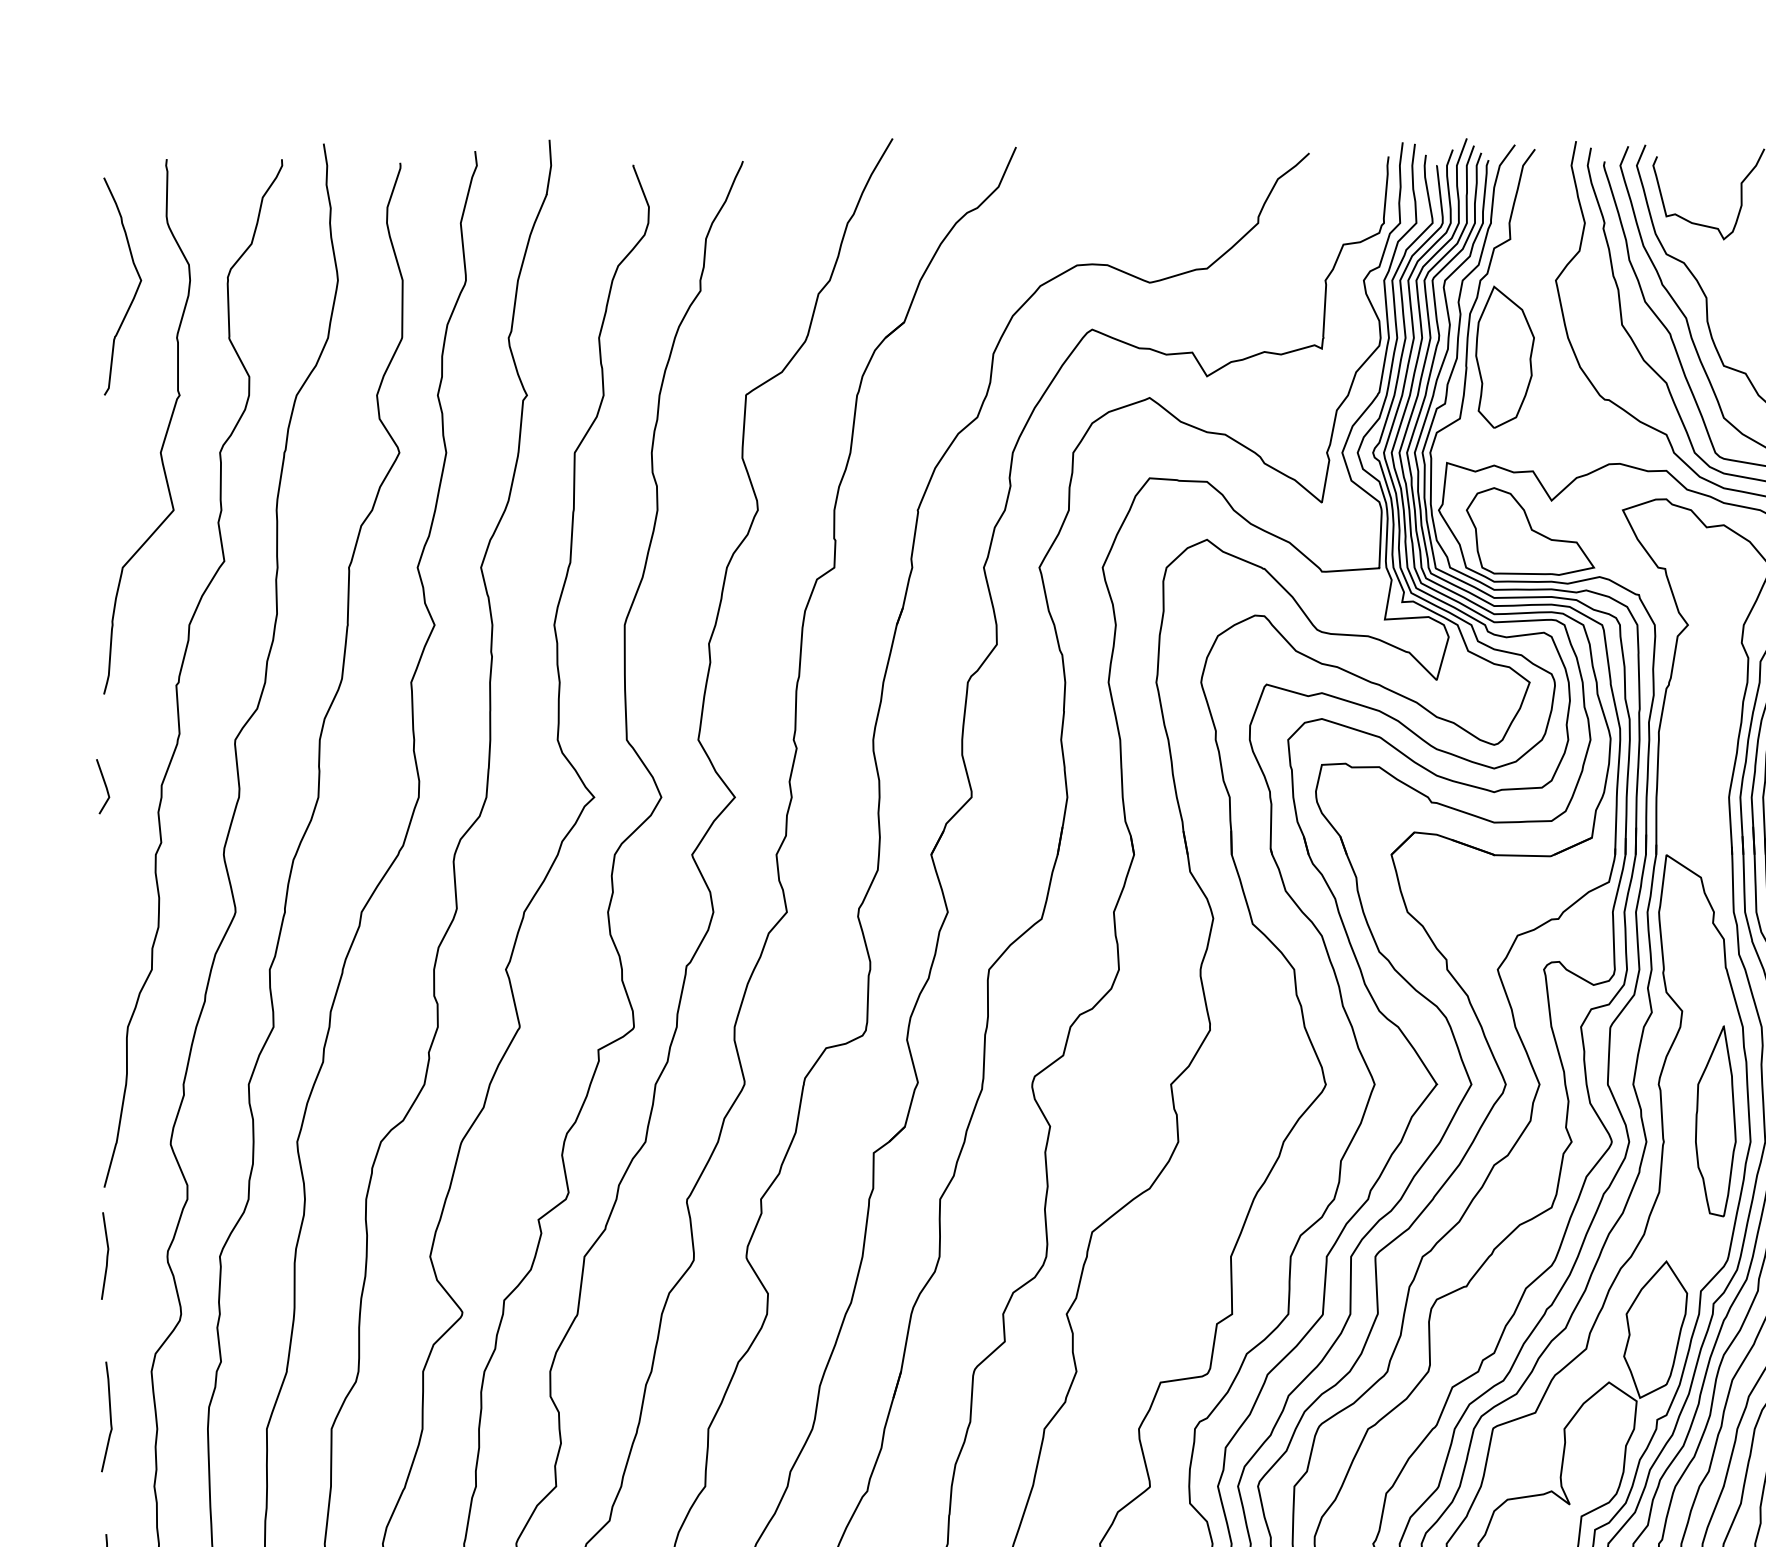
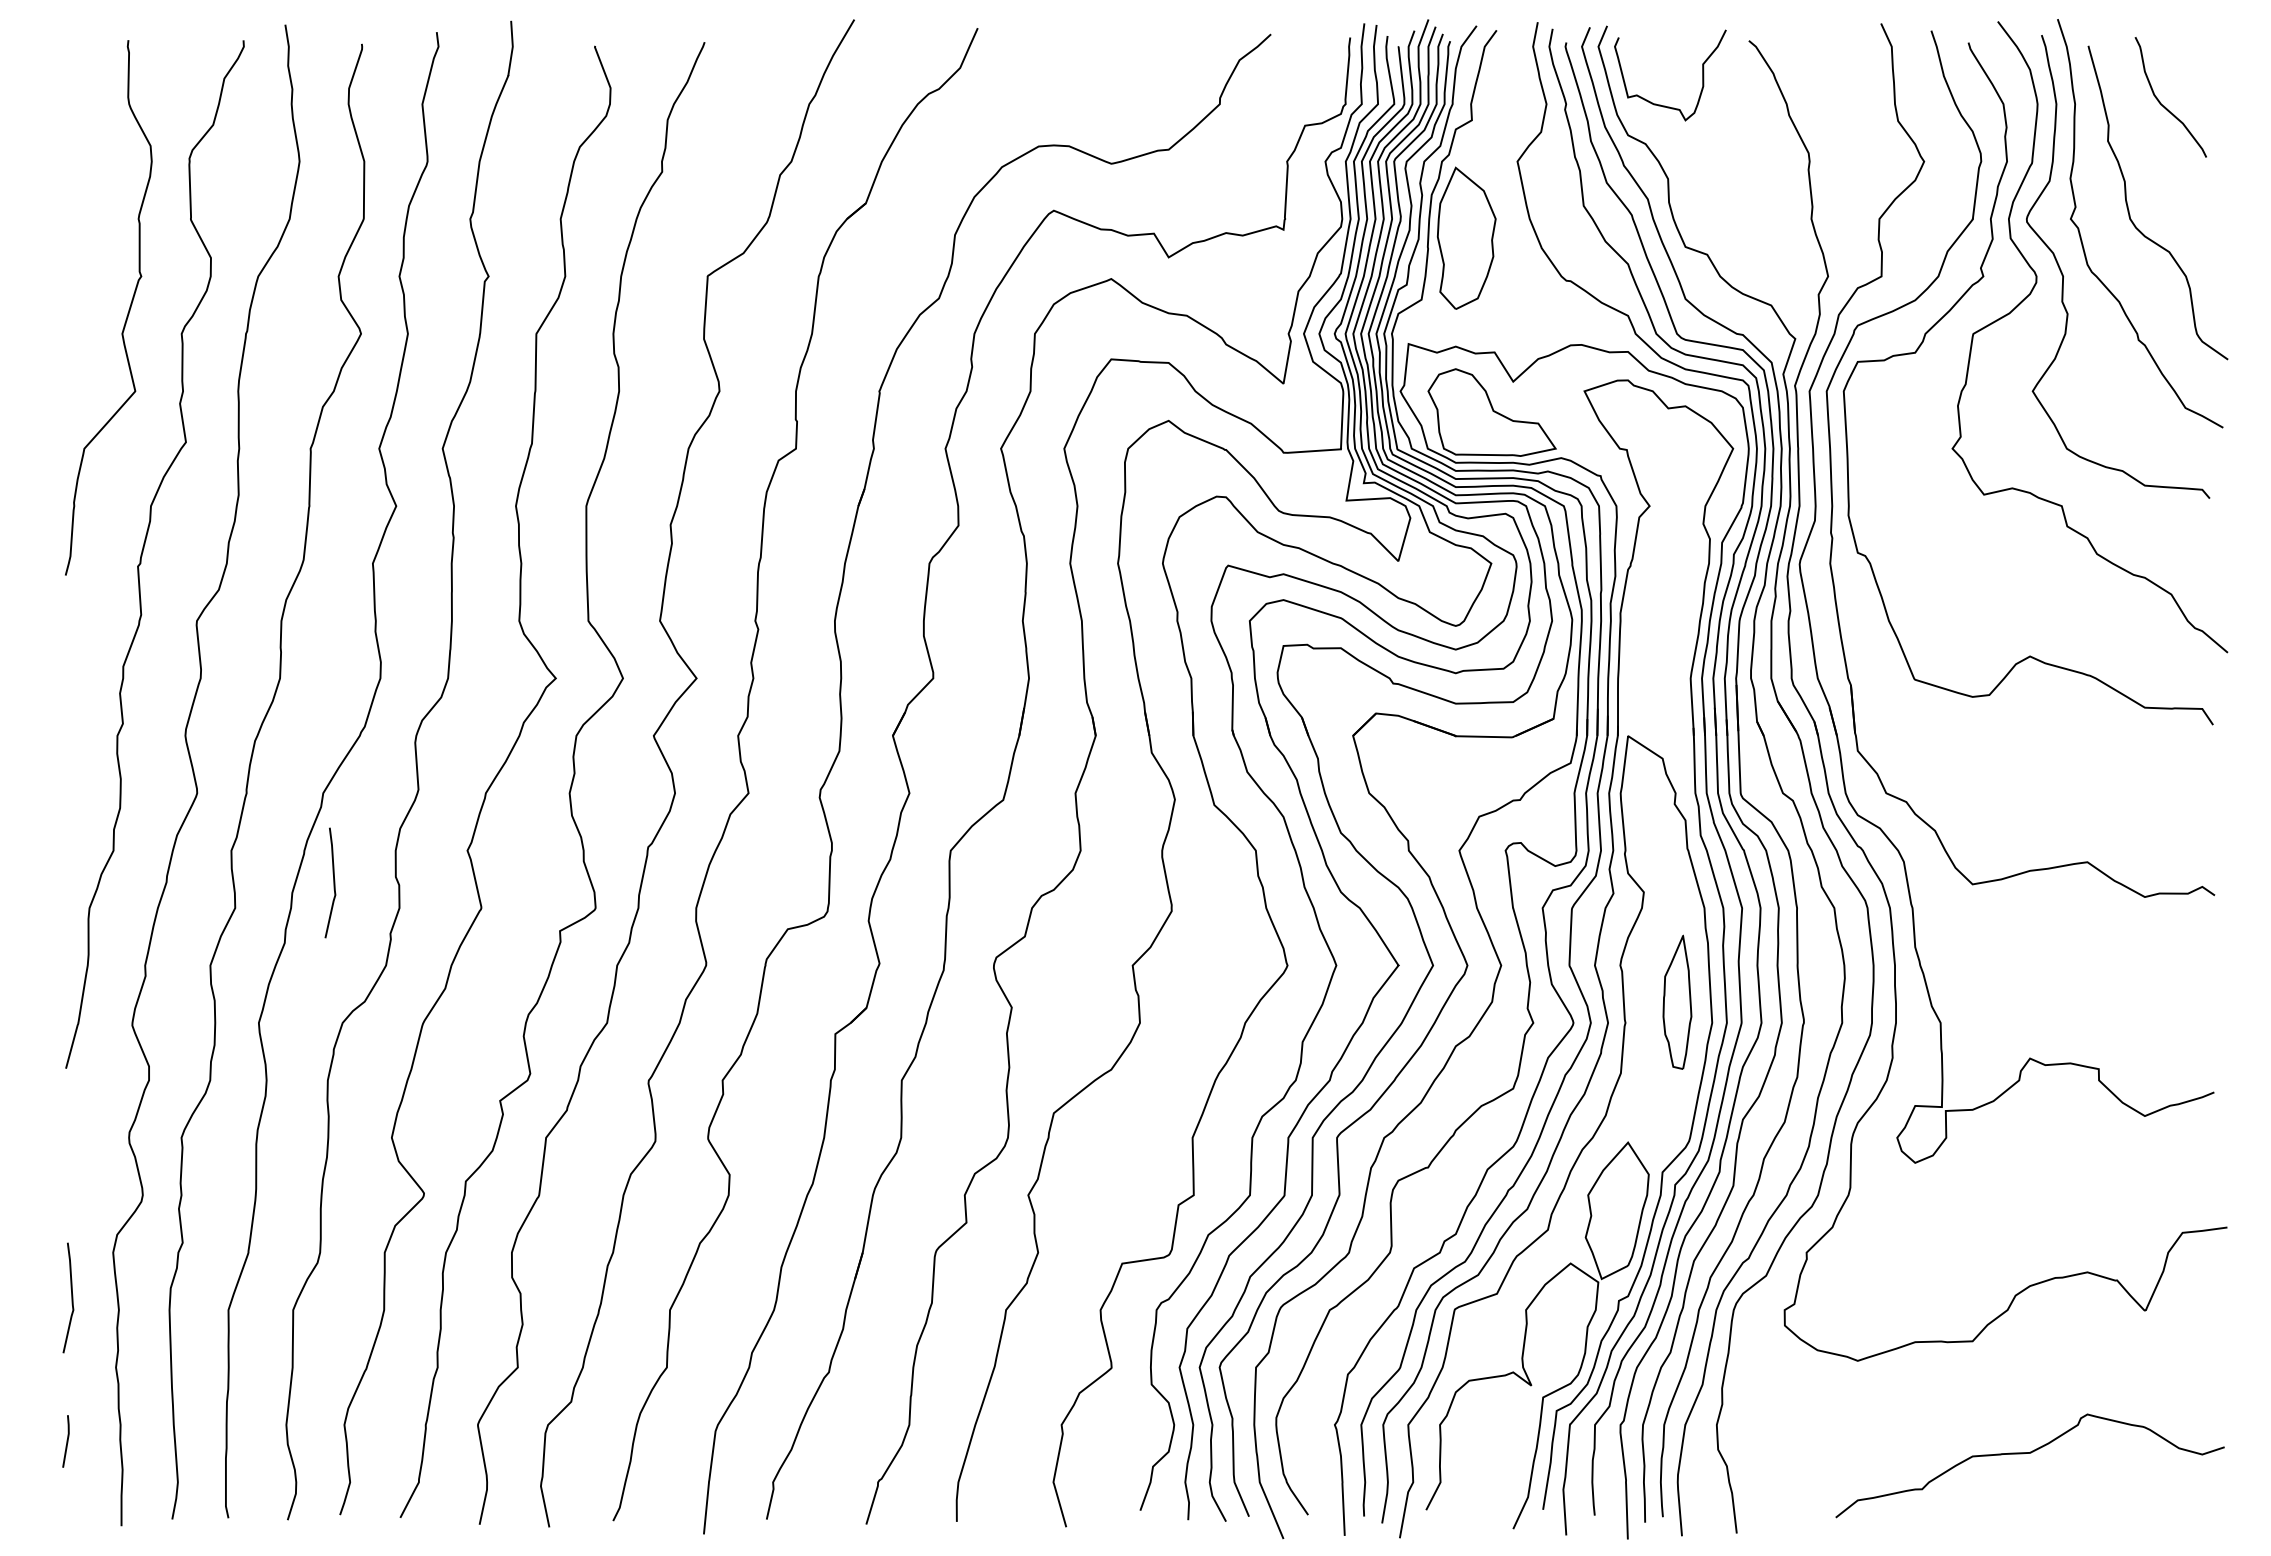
curve: (135, 290) -> (97, 171), removed
line: (104, 786) -> (66, 667), removed
curve: (371, 1001) -> (333, 882), added
part: (1715, 1121) -> (1677, 1002), size x0.7
line: (106, 1255) -> (68, 1136), removed

